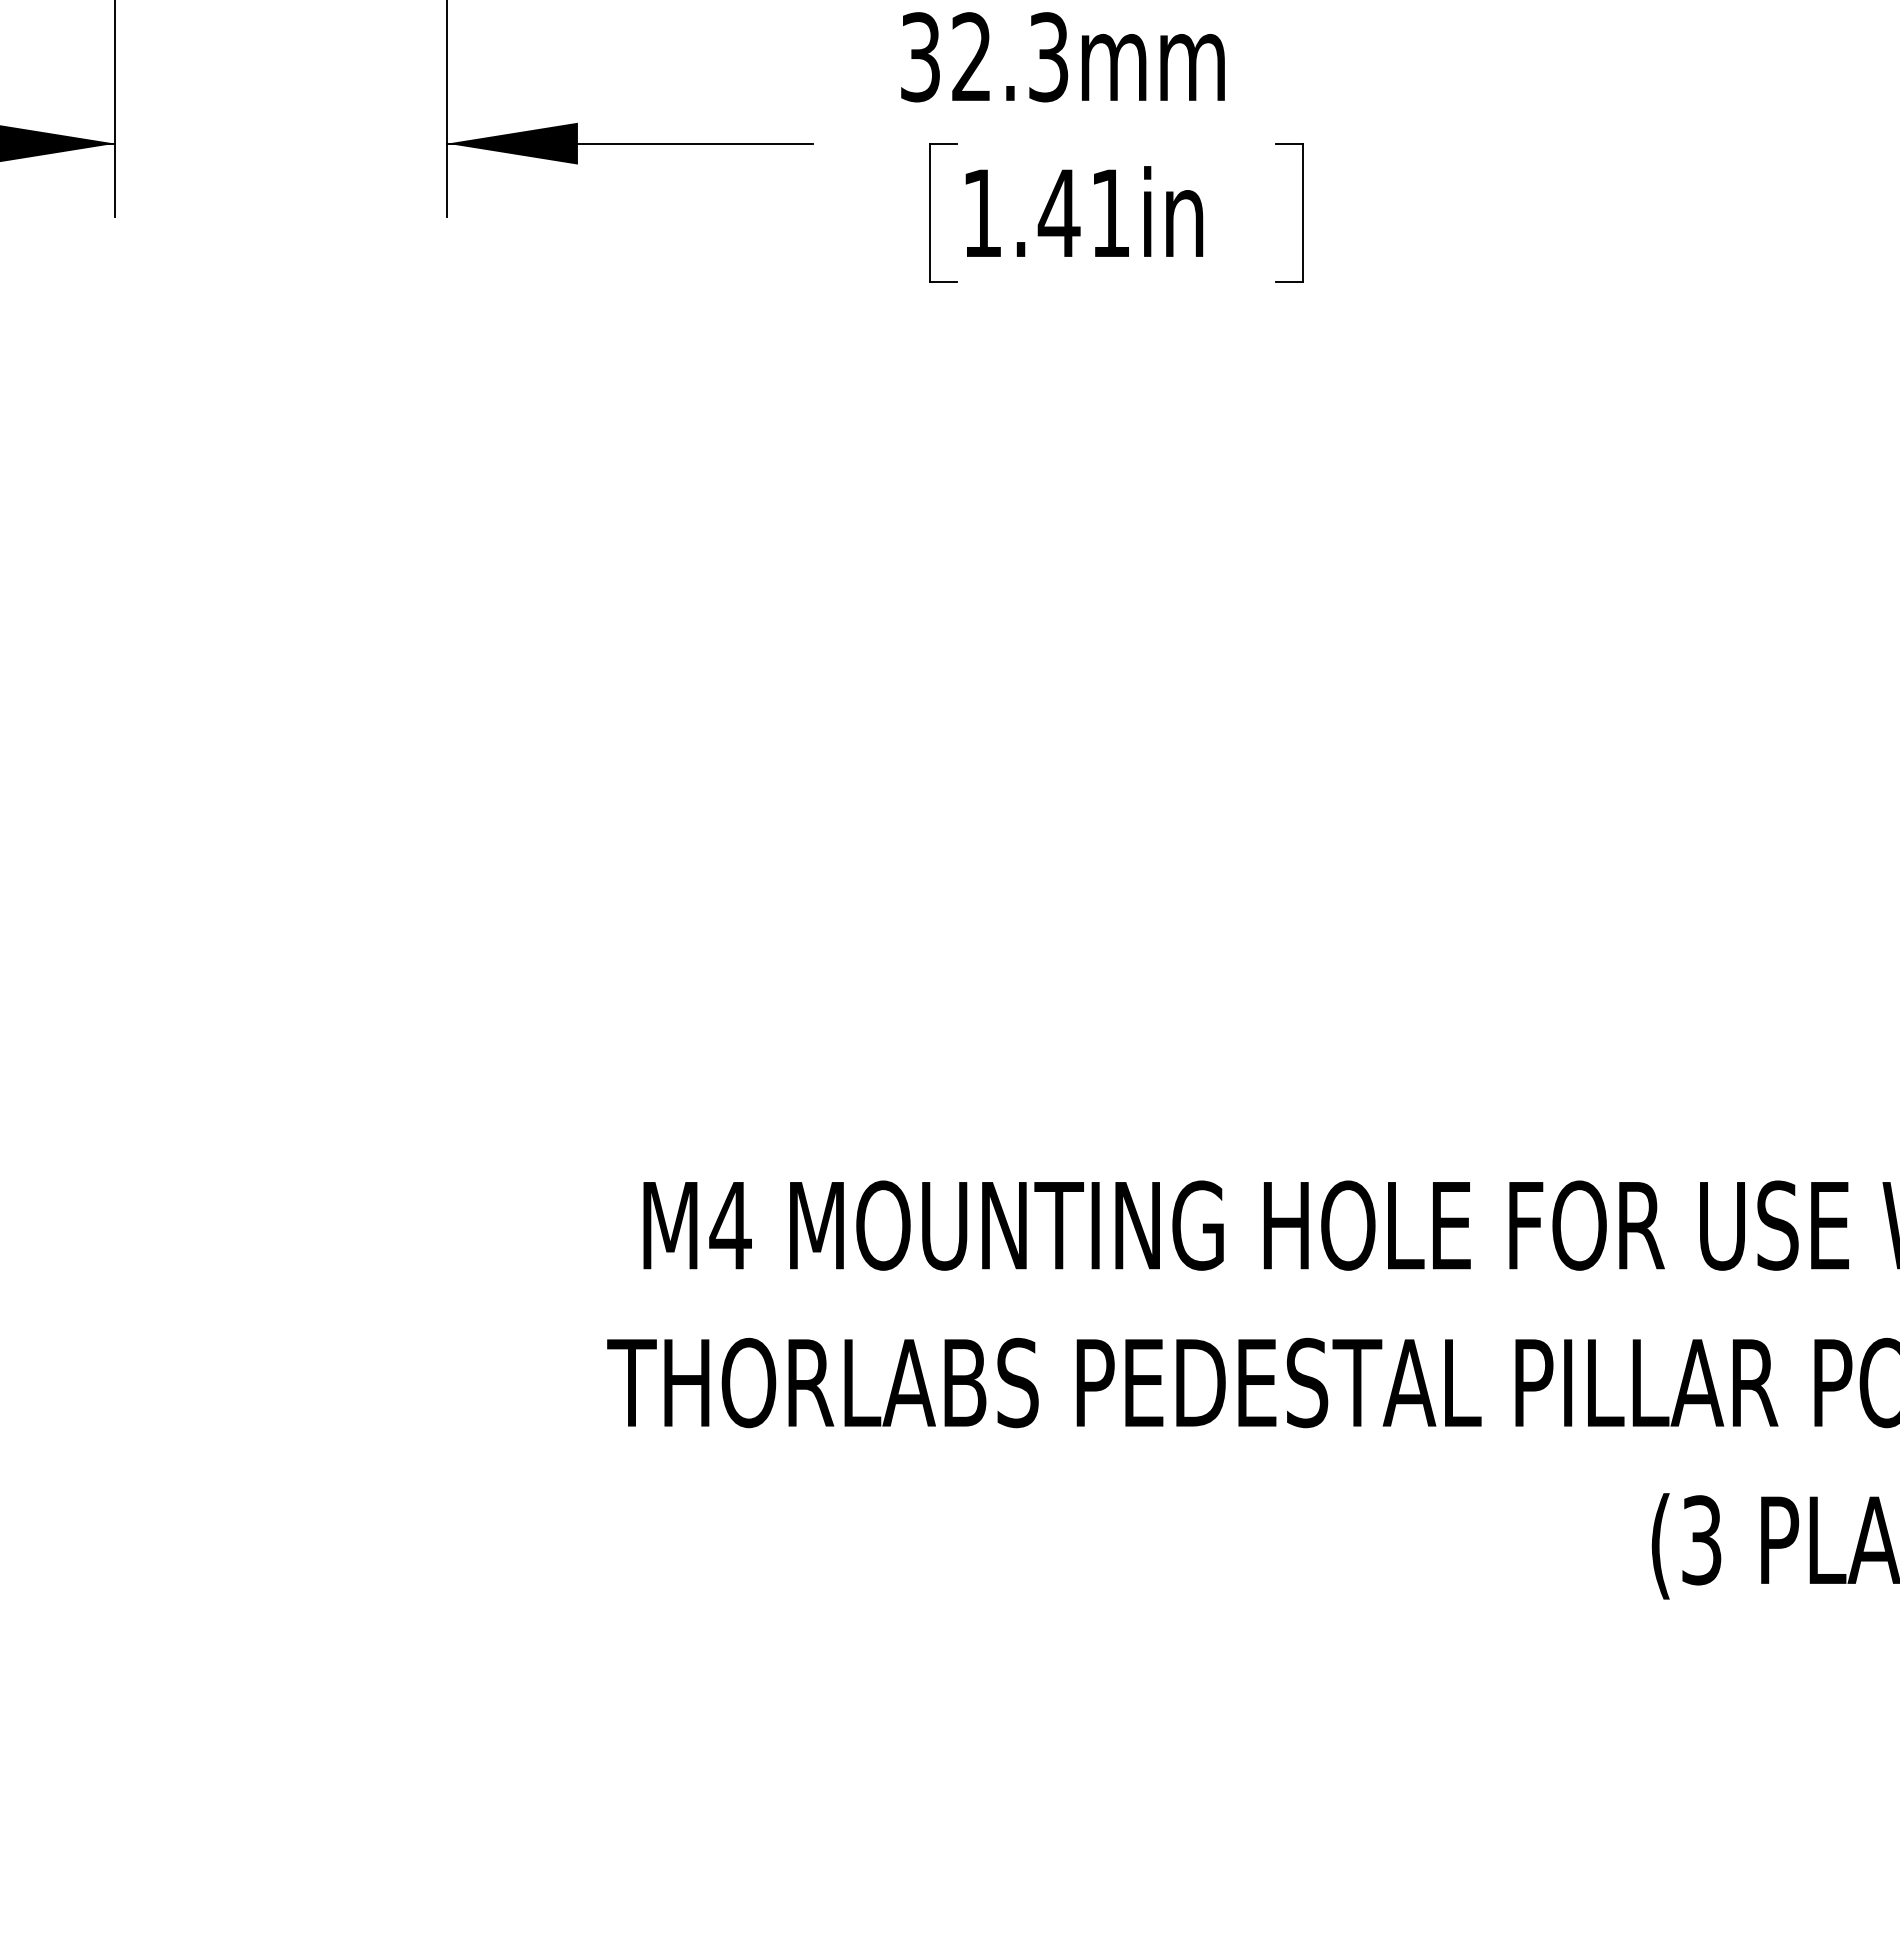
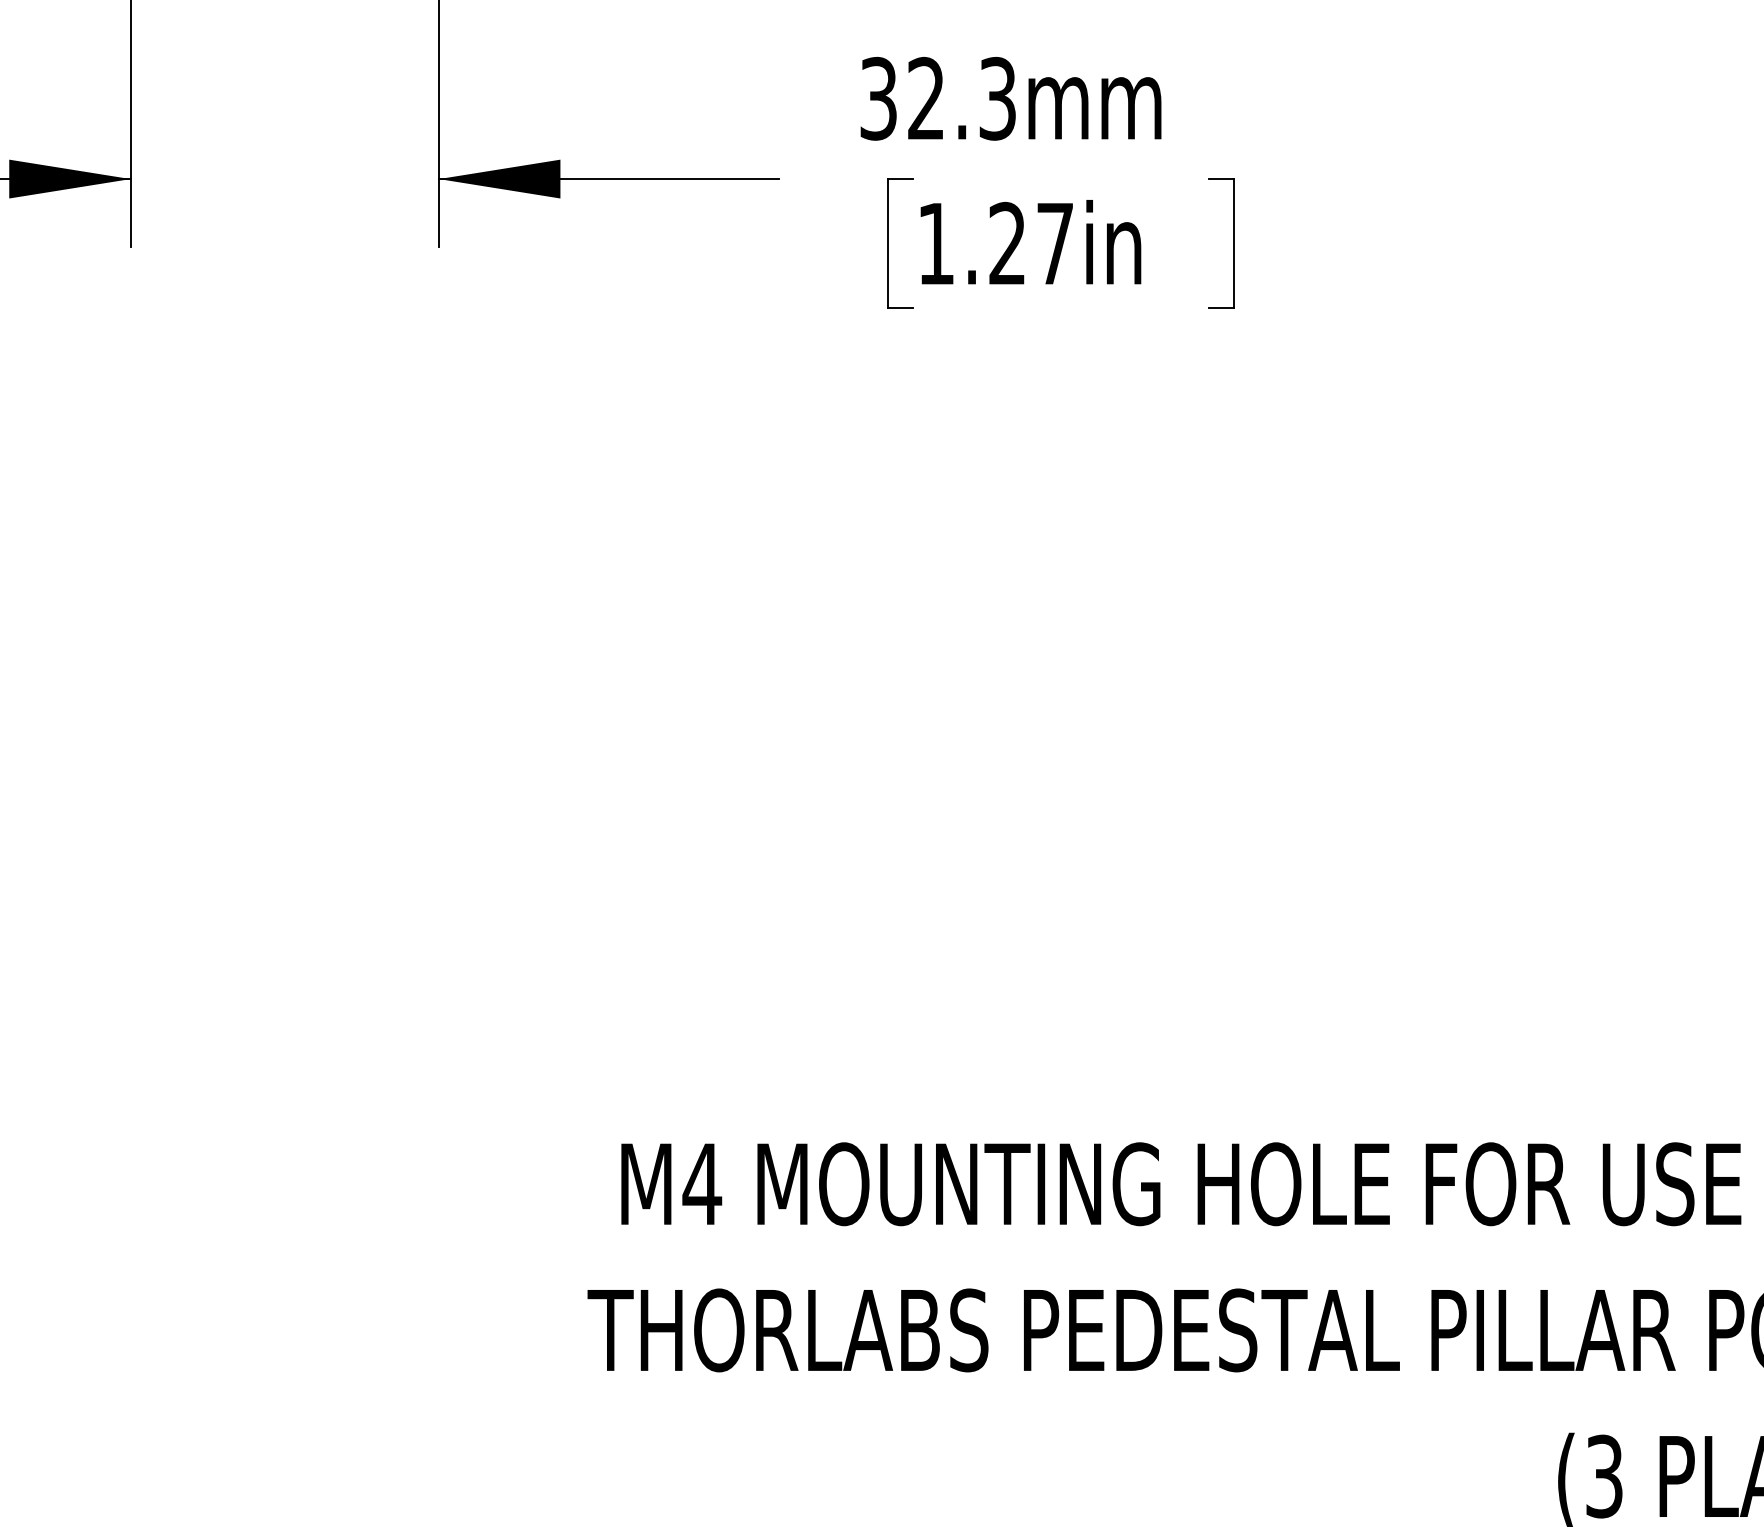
text: (1083, 212) -> (1030, 243), 1.41in -> 1.27in

